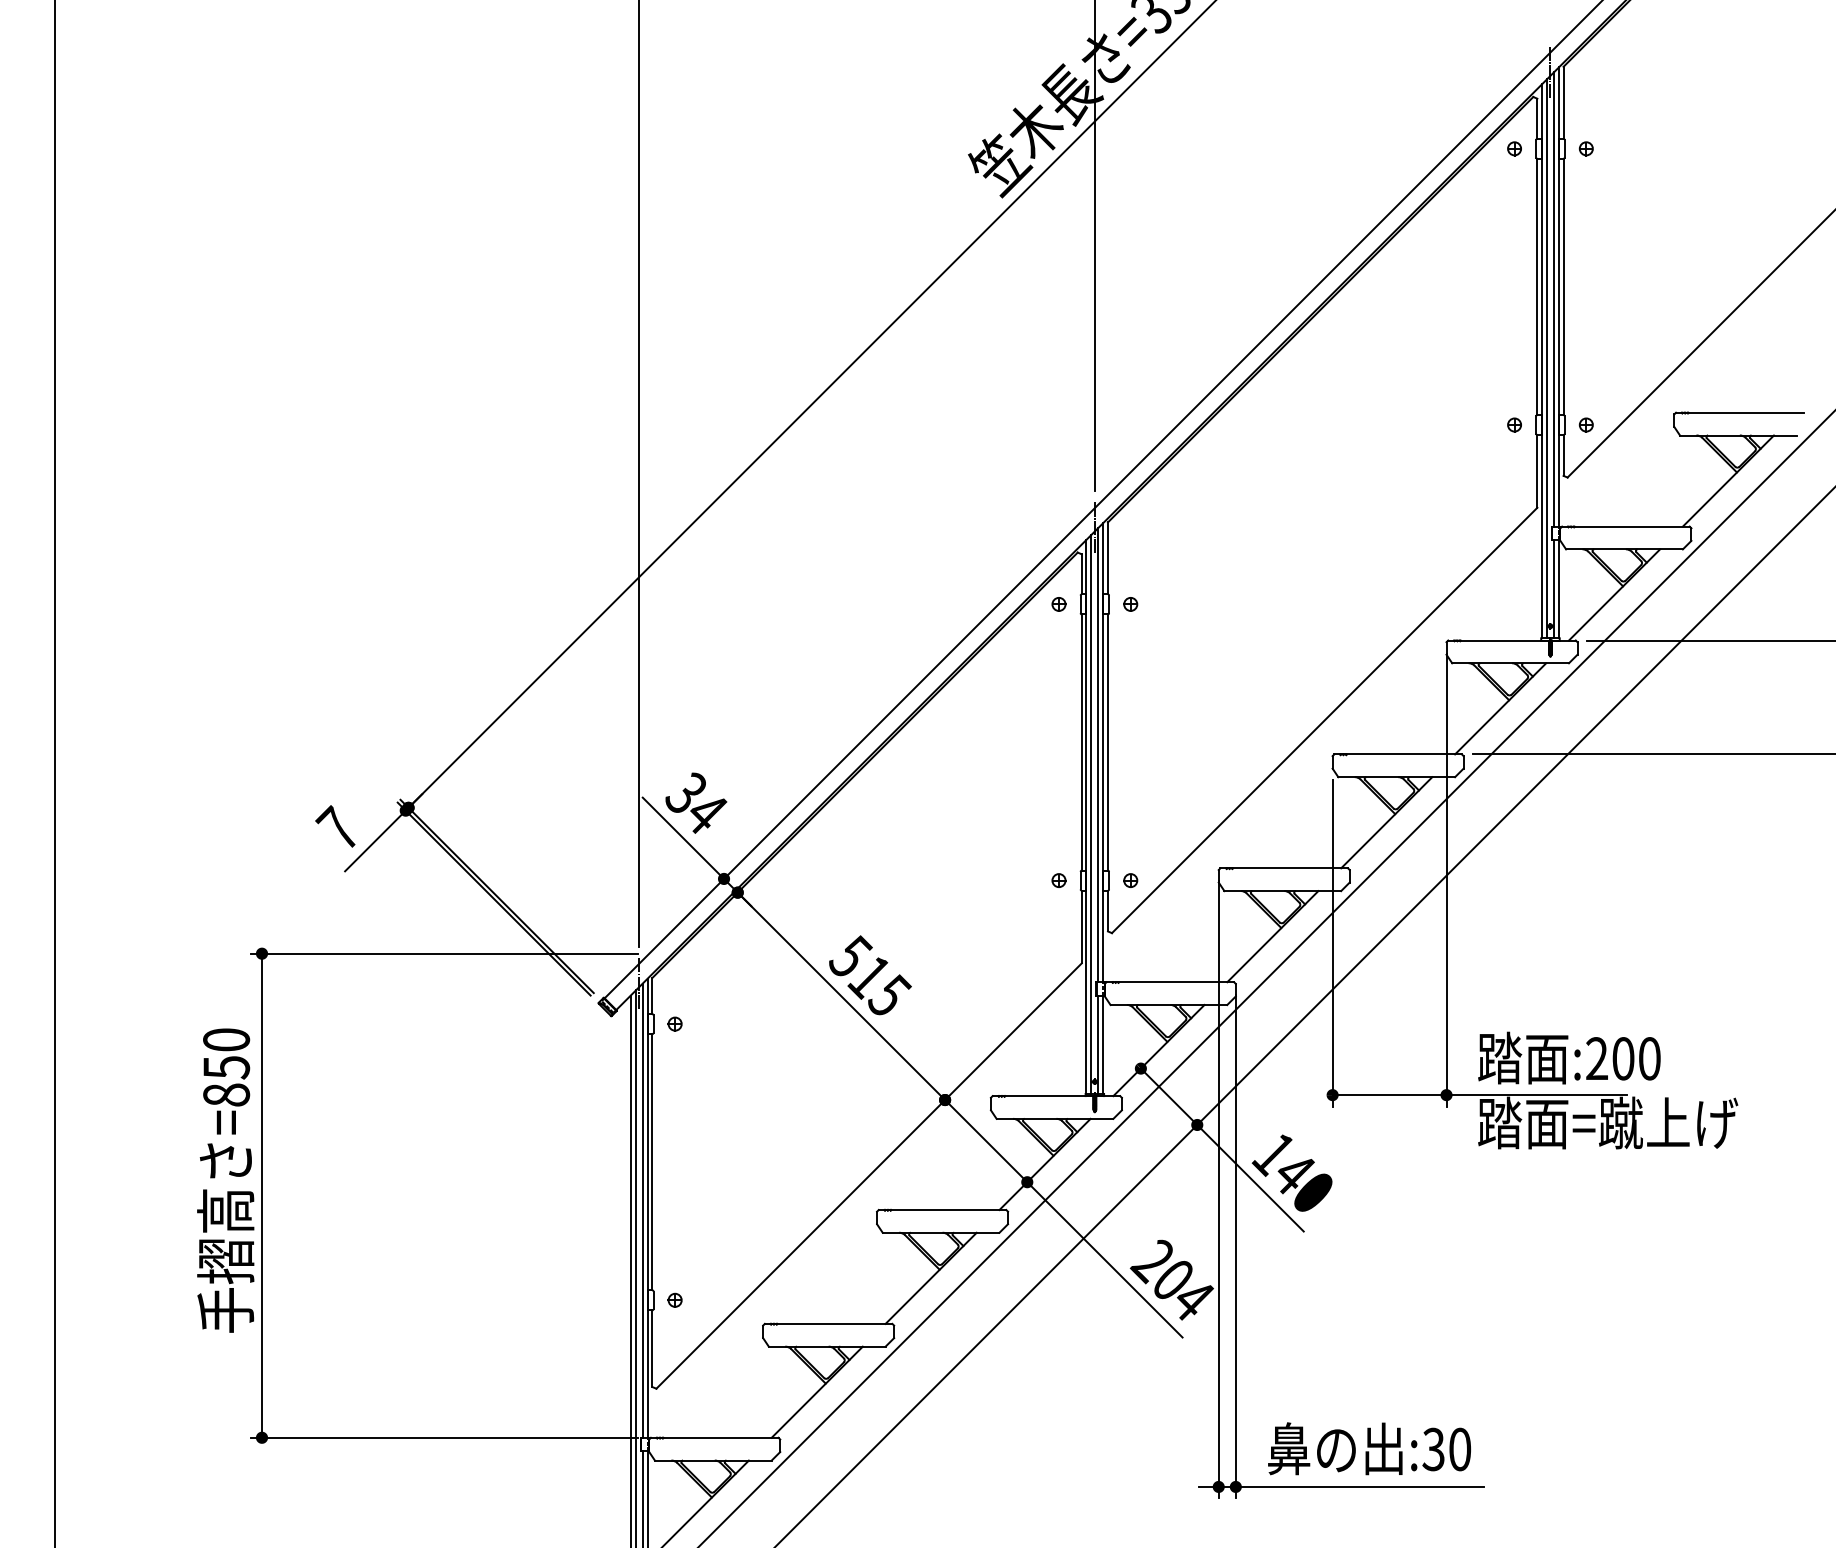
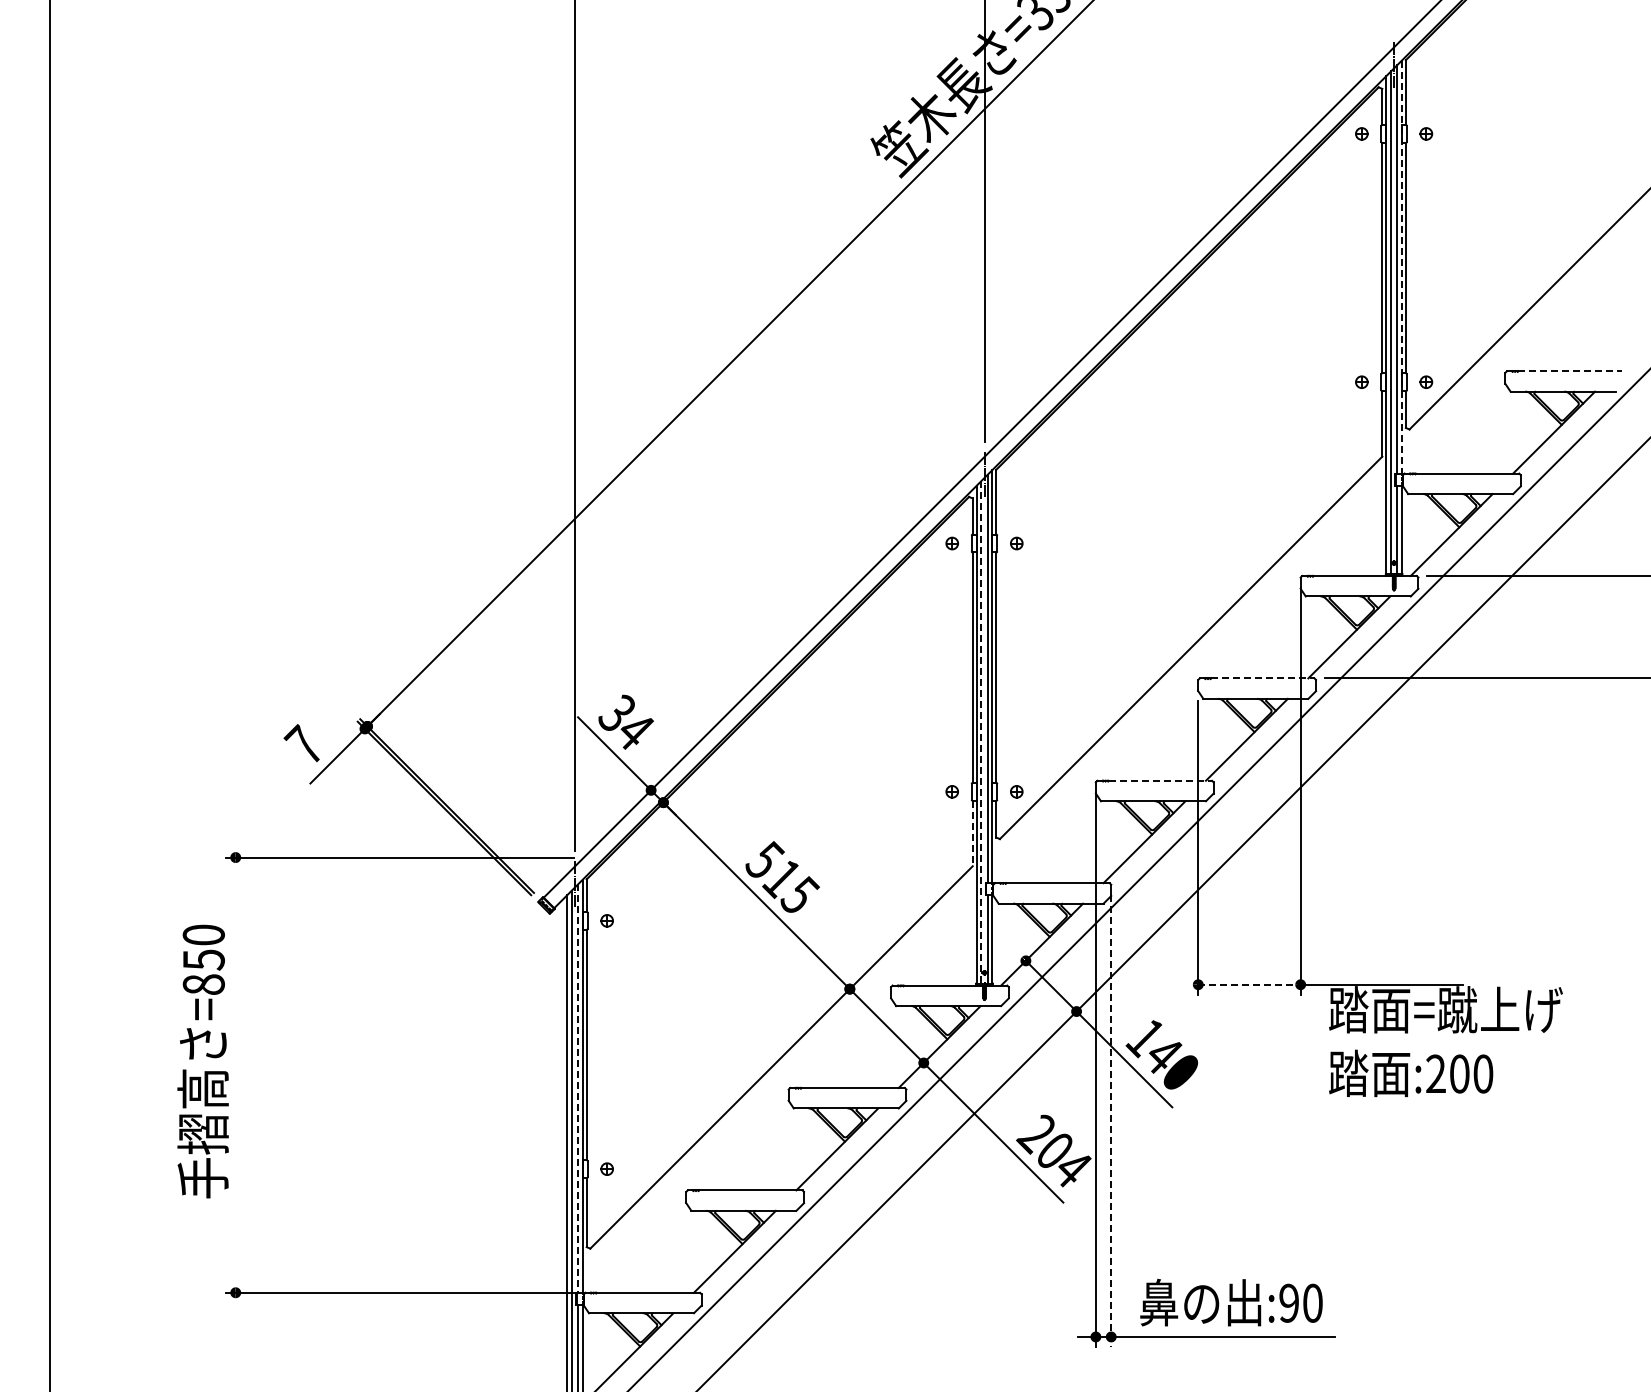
line: (1558, 297) -> (1401, 267), solid -> dashed
line: (1745, 413) -> (1569, 371), solid -> dashed
line: (1404, 754) -> (1262, 678), solid -> dashed
line: (1091, 814) -> (981, 732), solid -> dashed
line: (1290, 867) -> (1160, 780), solid -> dashed
line: (1081, 926) -> (972, 833), solid -> dashed
text: (1569, 1058) -> (1411, 1073), moved
line: (1389, 1094) -> (1249, 984), solid -> dashed
line: (261, 1195) -> (235, 1074), removed
line: (643, 1211) -> (578, 1089), solid -> dashed
line: (1236, 1247) -> (1111, 1121), solid -> dashed
text: (1432, 1448) -> (1288, 1302), :30 -> :90

